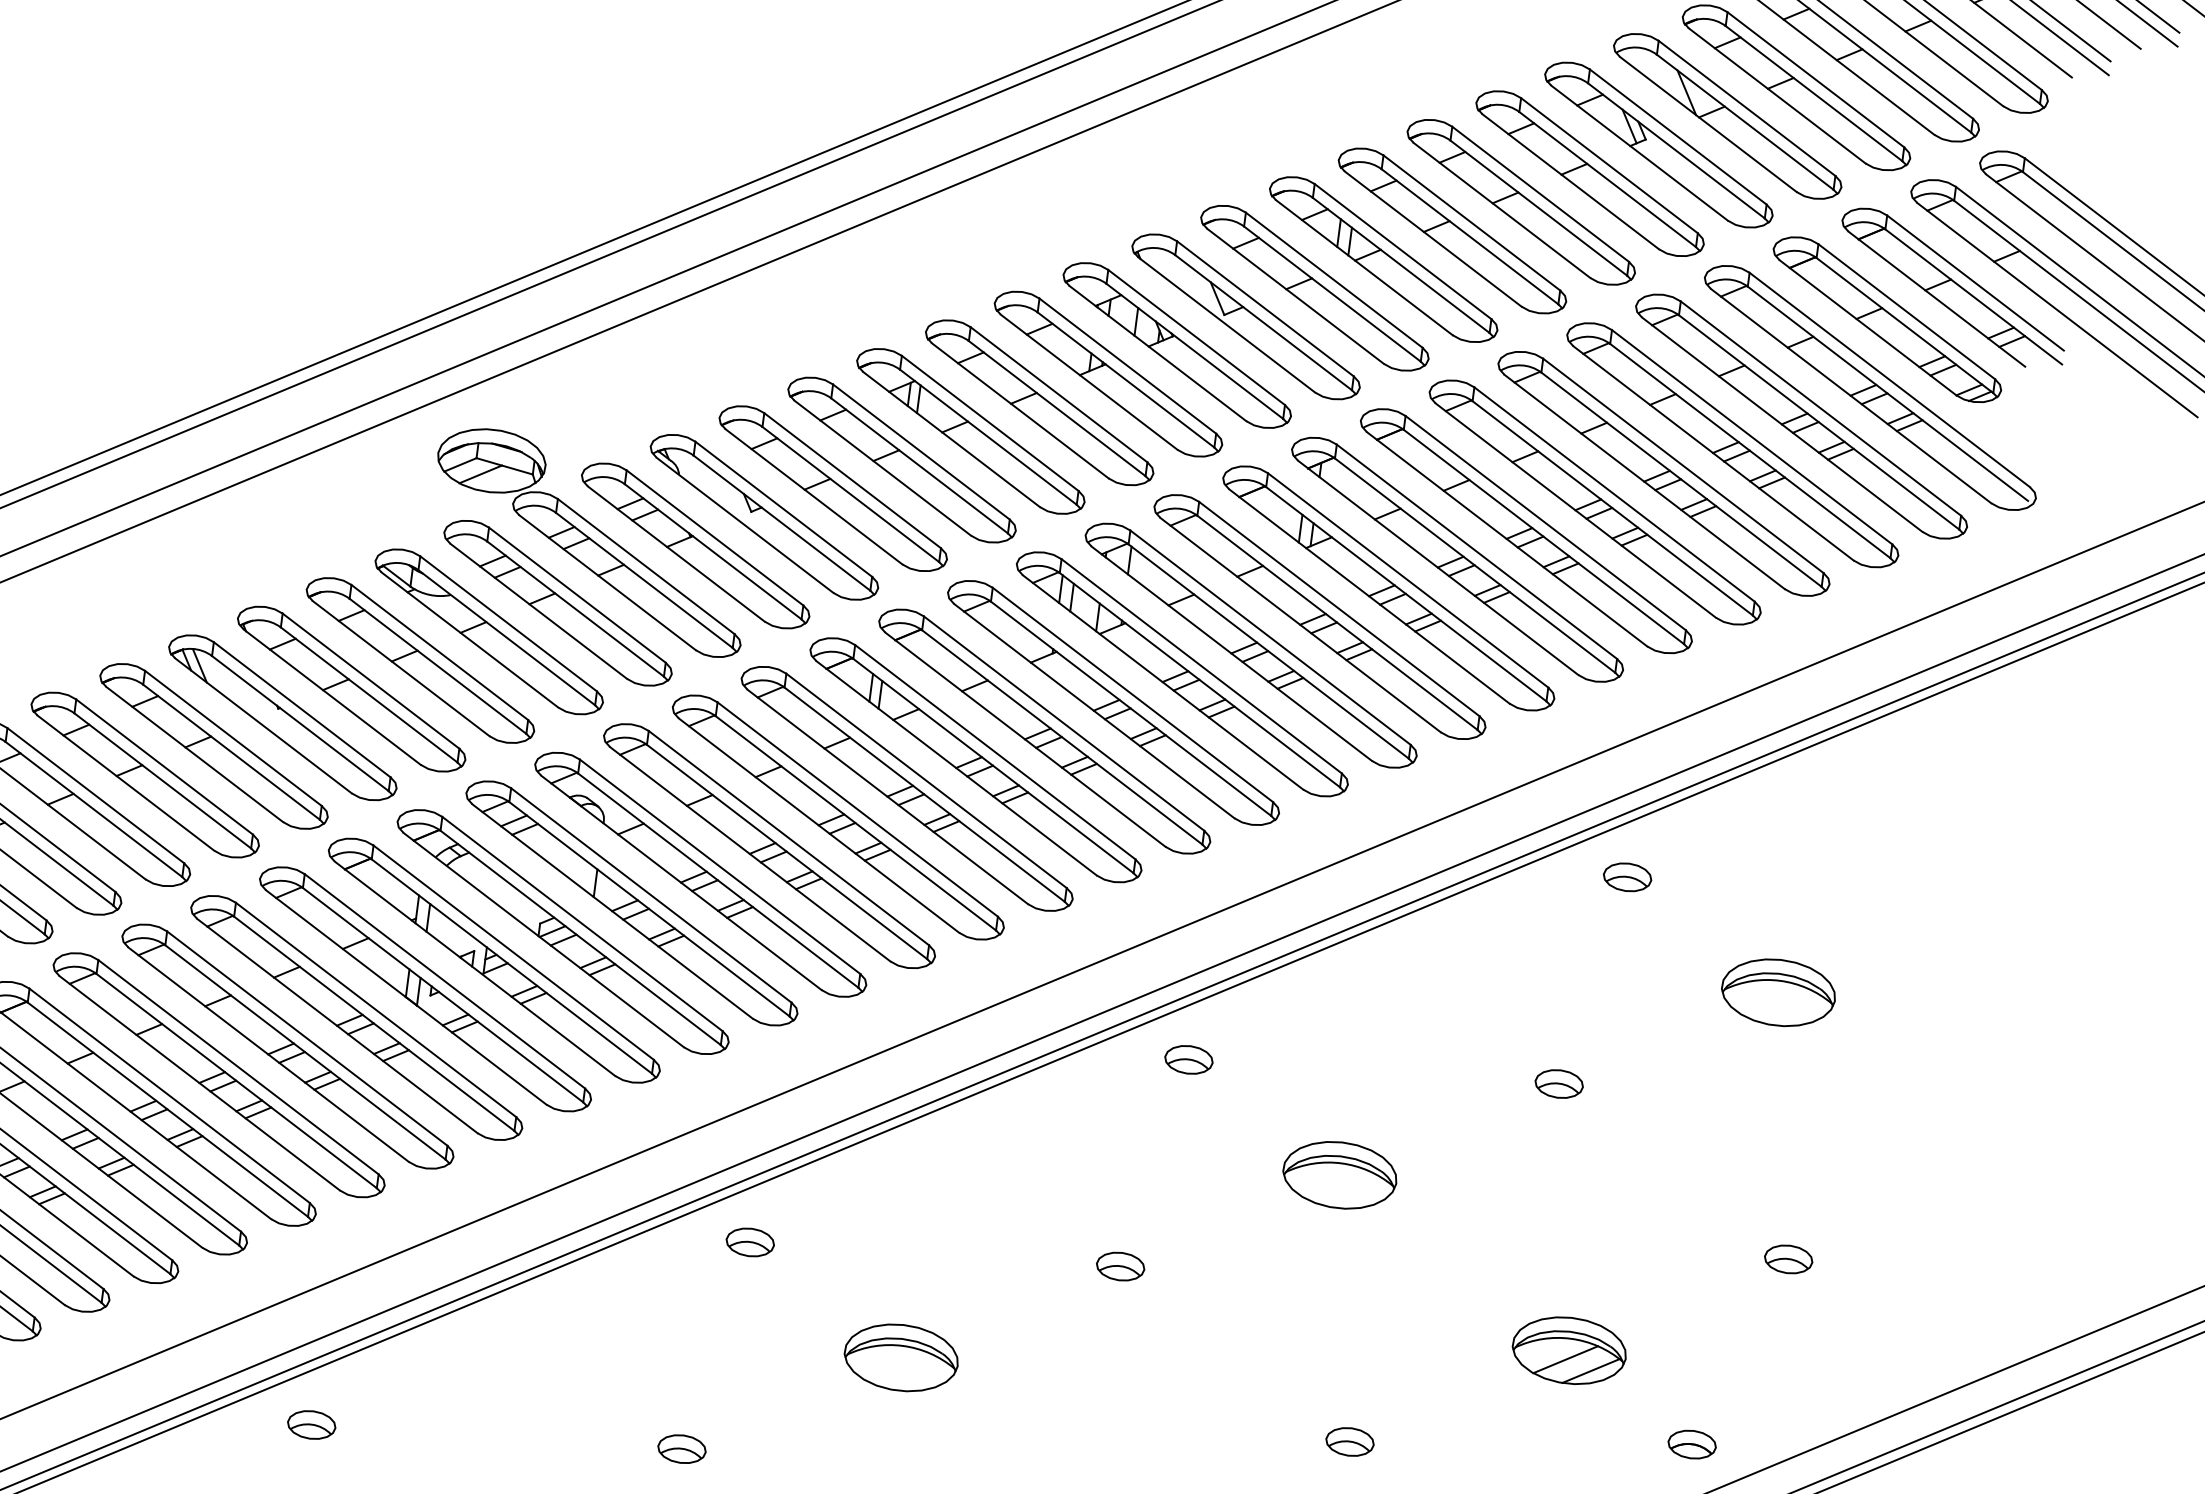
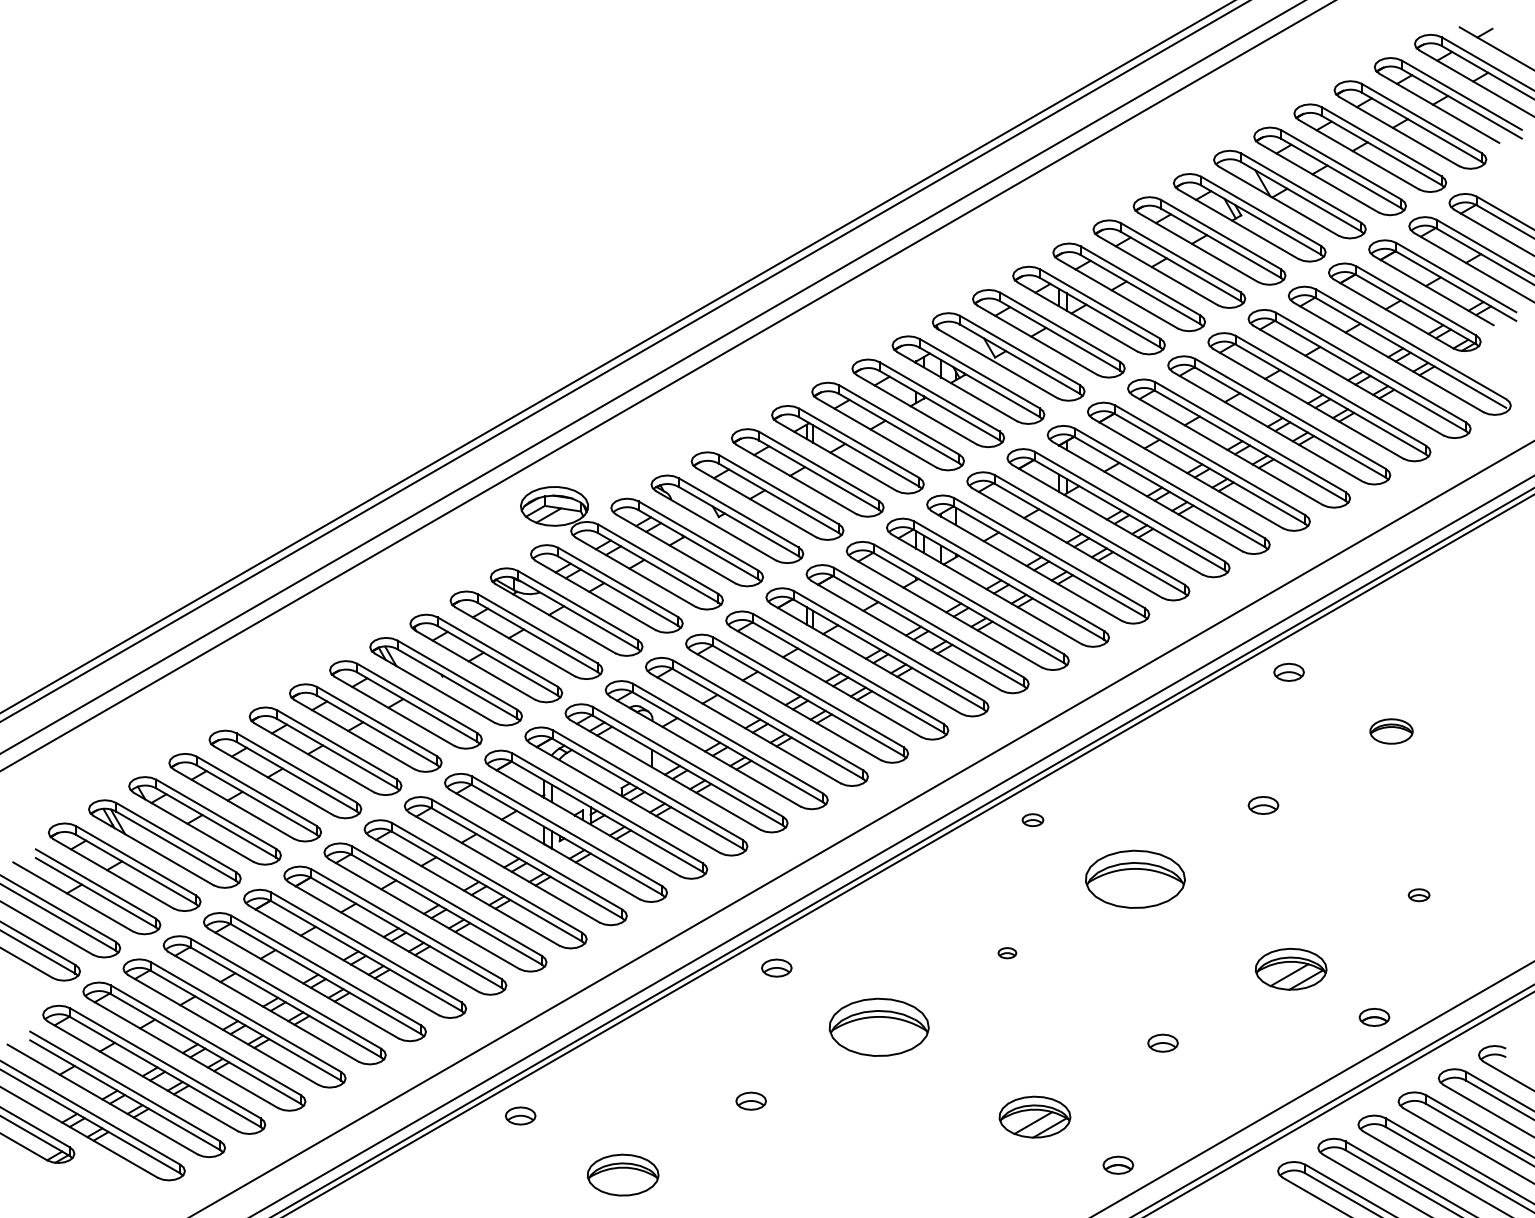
part: (1778, 992) -> (1391, 731), size x0.6
part: (1188, 1058) -> (1032, 819), size x0.7
part: (1340, 1175) -> (1135, 879), size x1.4
part: (1787, 1257) -> (1418, 894), size x0.7
part: (1121, 1265) -> (1007, 952), size x0.6
part: (901, 1356) -> (879, 1026), size x1.4

